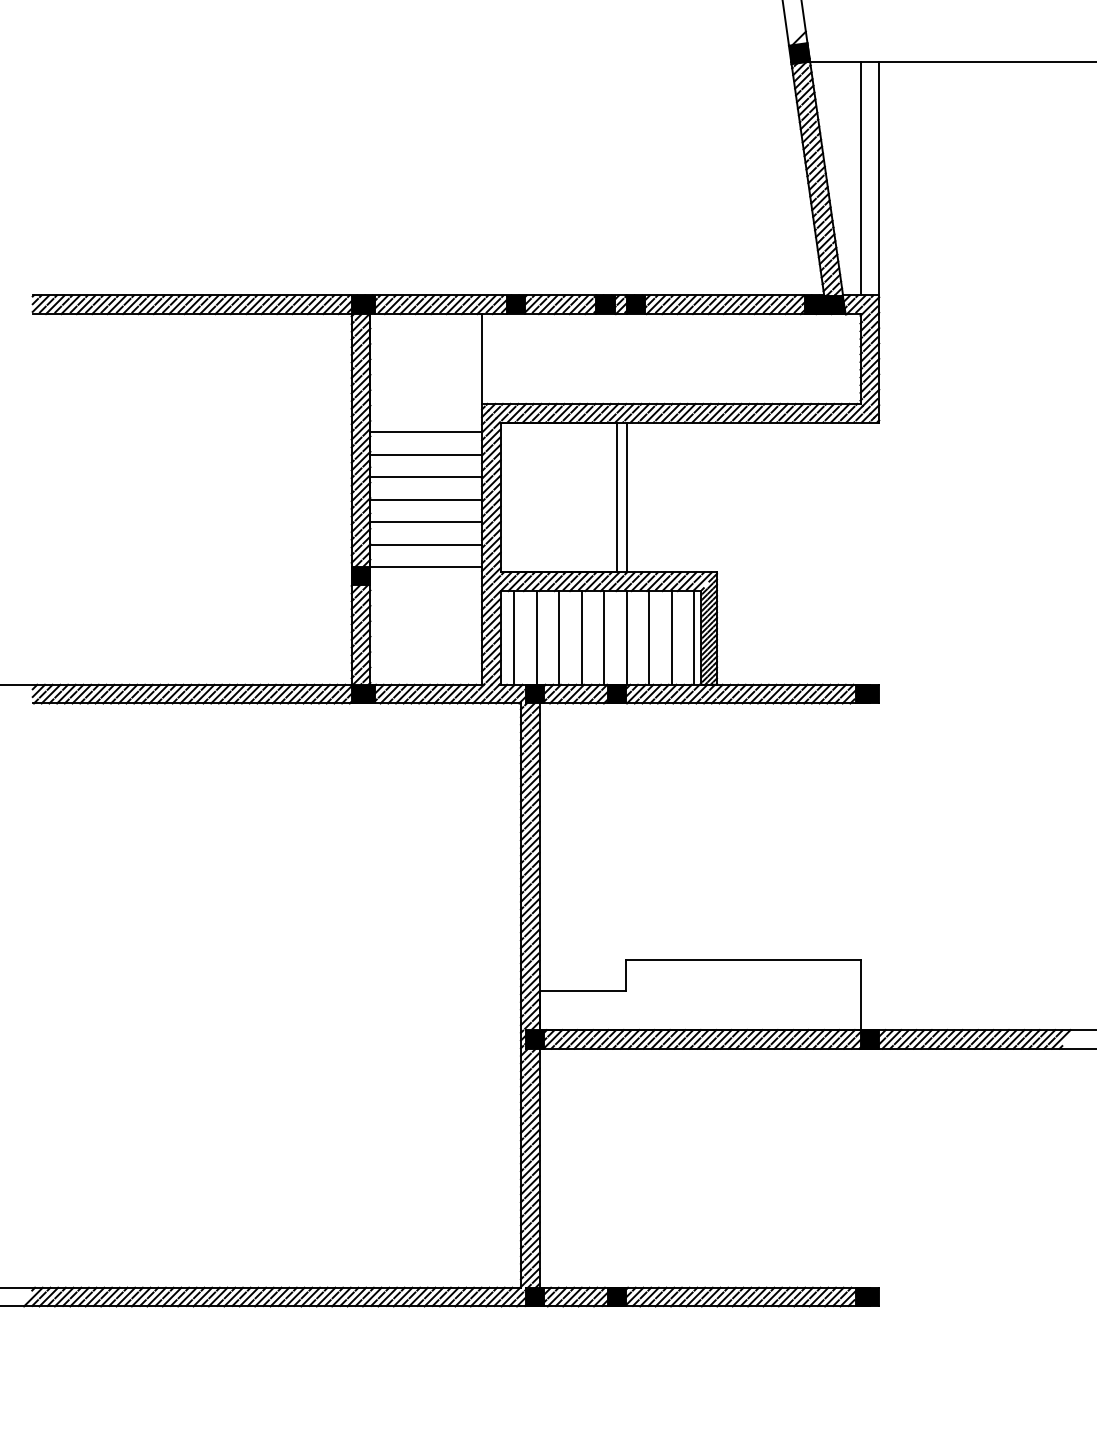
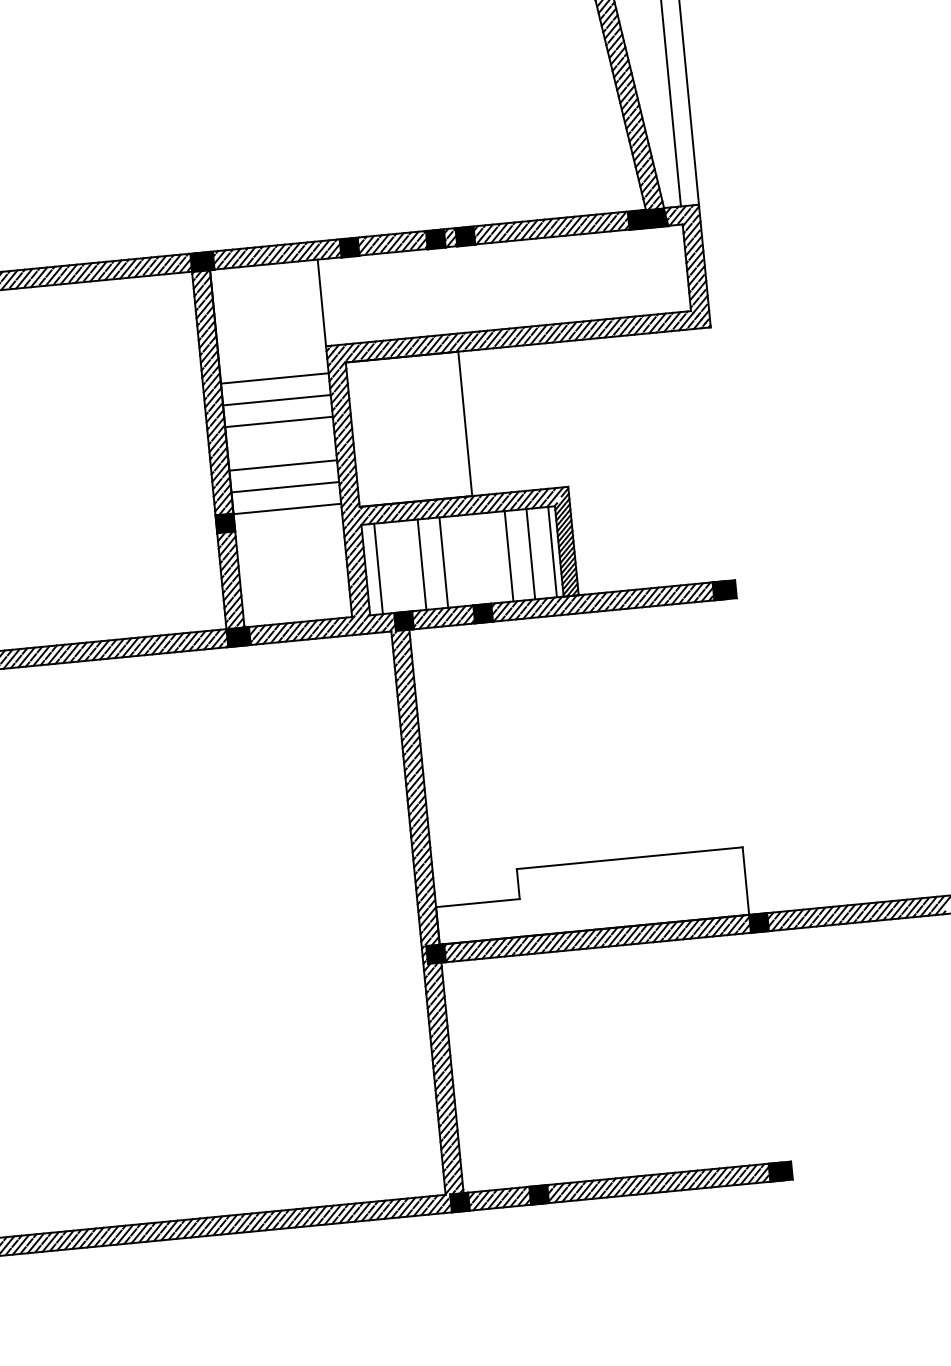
line: (626, 497) -> (474, 423), removed
line: (426, 499) -> (281, 443), removed
line: (536, 637) -> (400, 566), removed
line: (604, 637) -> (465, 560), removed
line: (626, 637) -> (487, 558), removed

